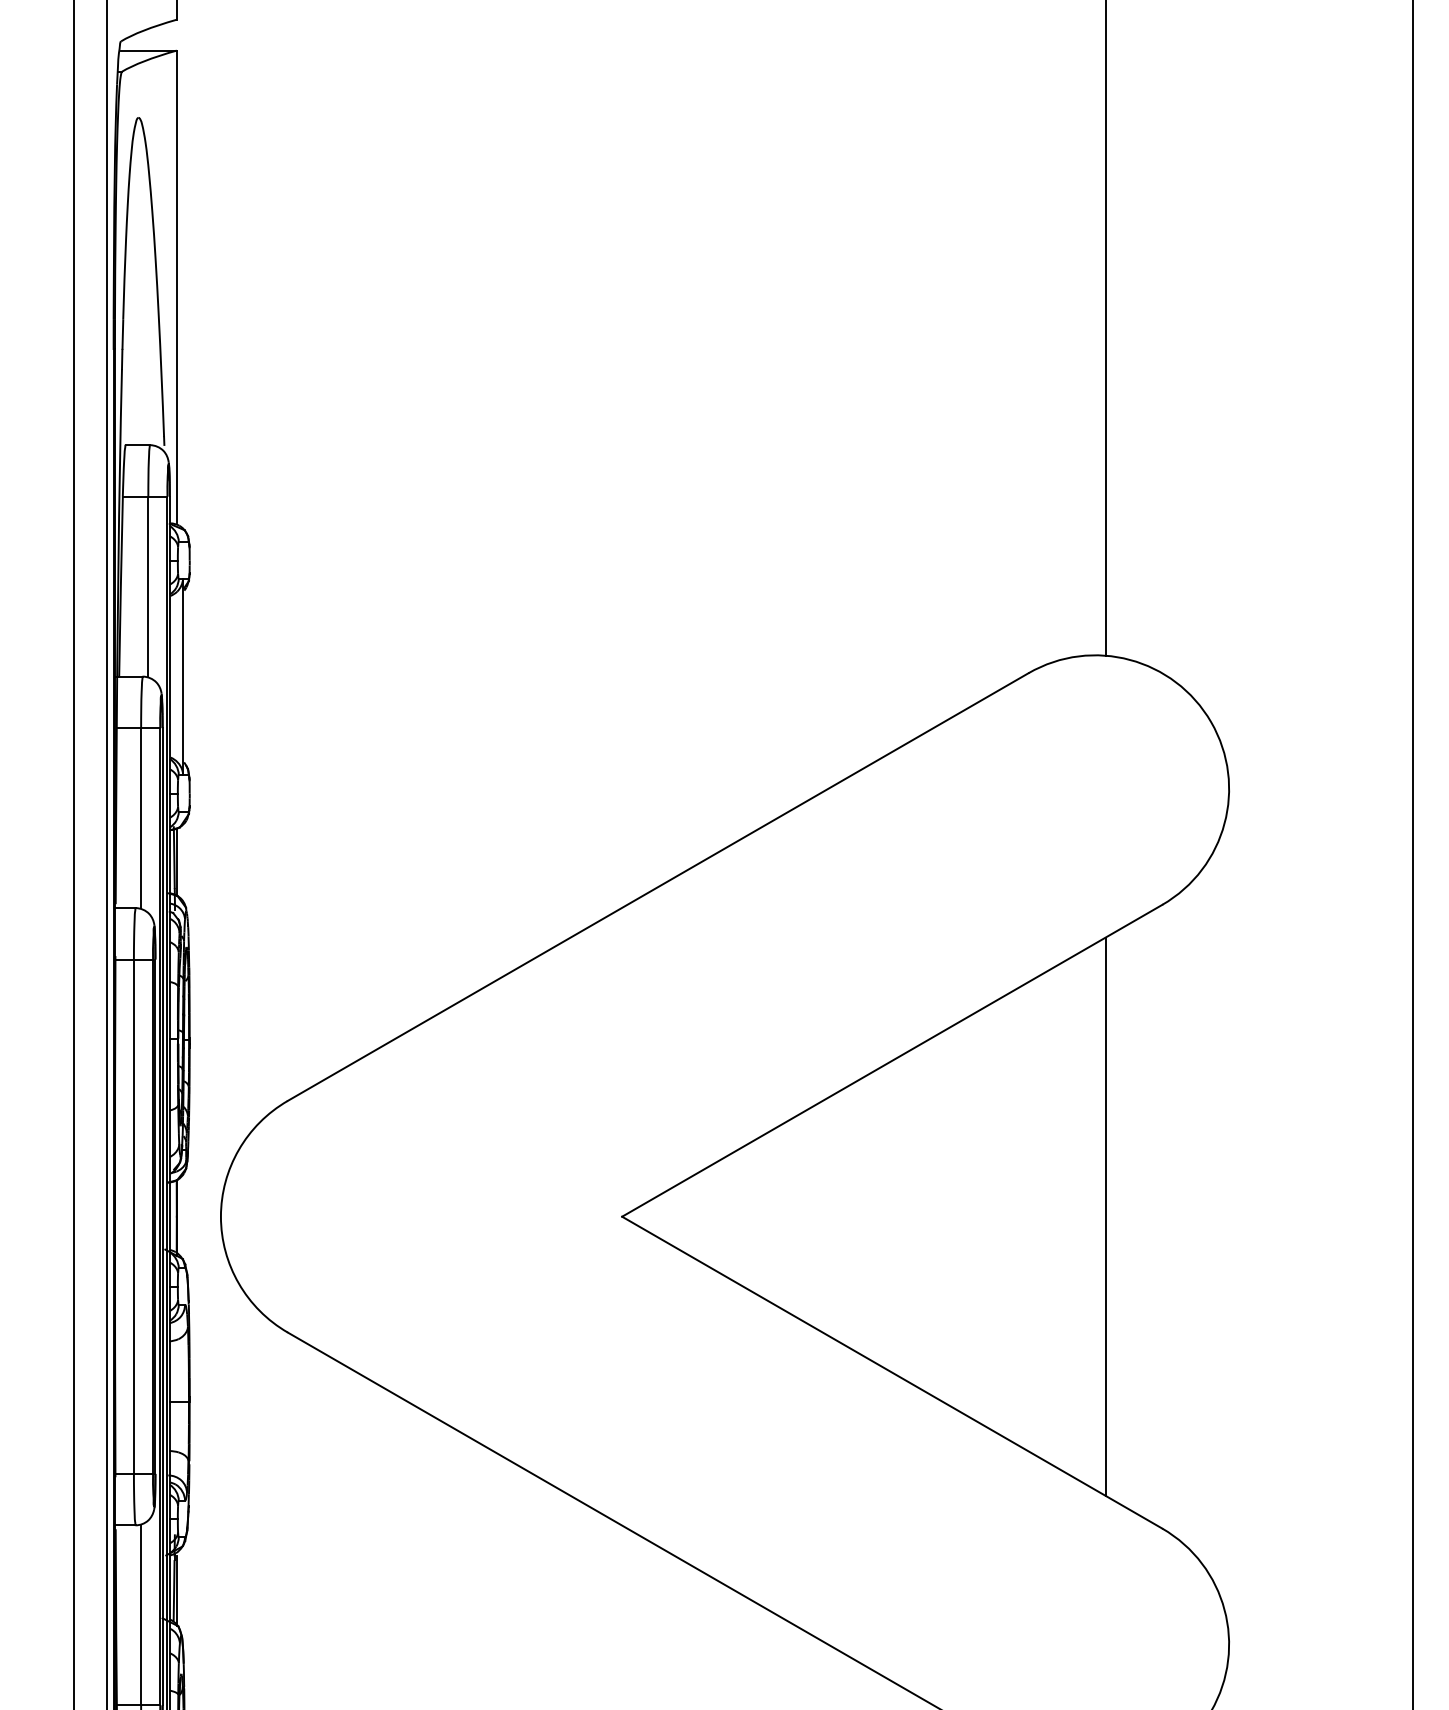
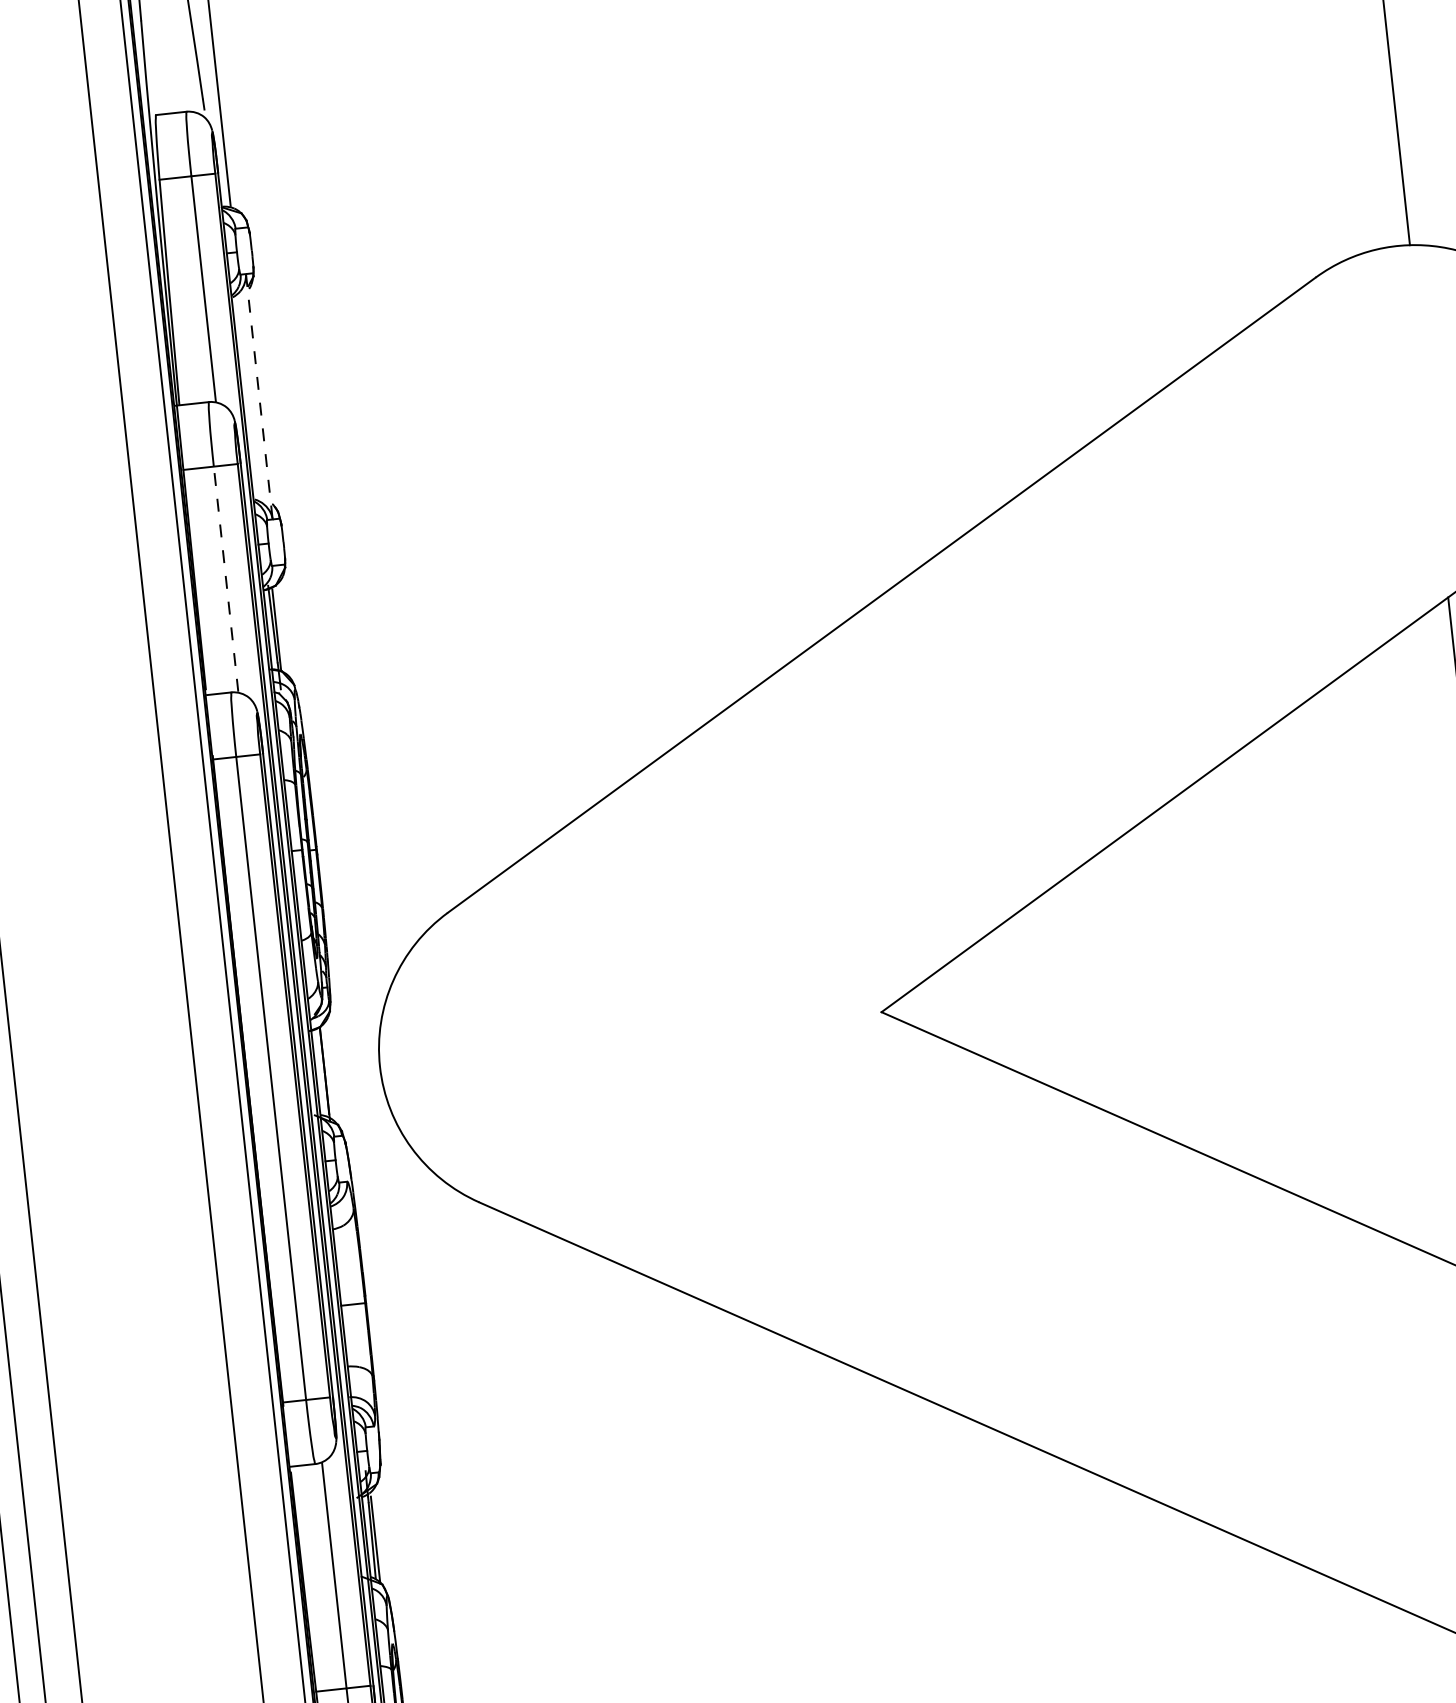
line: (183, 677) -> (259, 397), solid -> dashed
line: (141, 817) -> (226, 578), solid -> dashed

